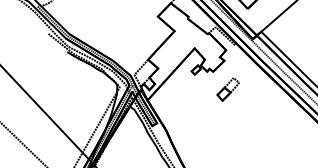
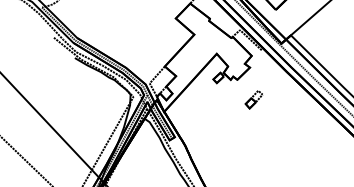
part: (227, 89) -> (253, 99), size x0.7

